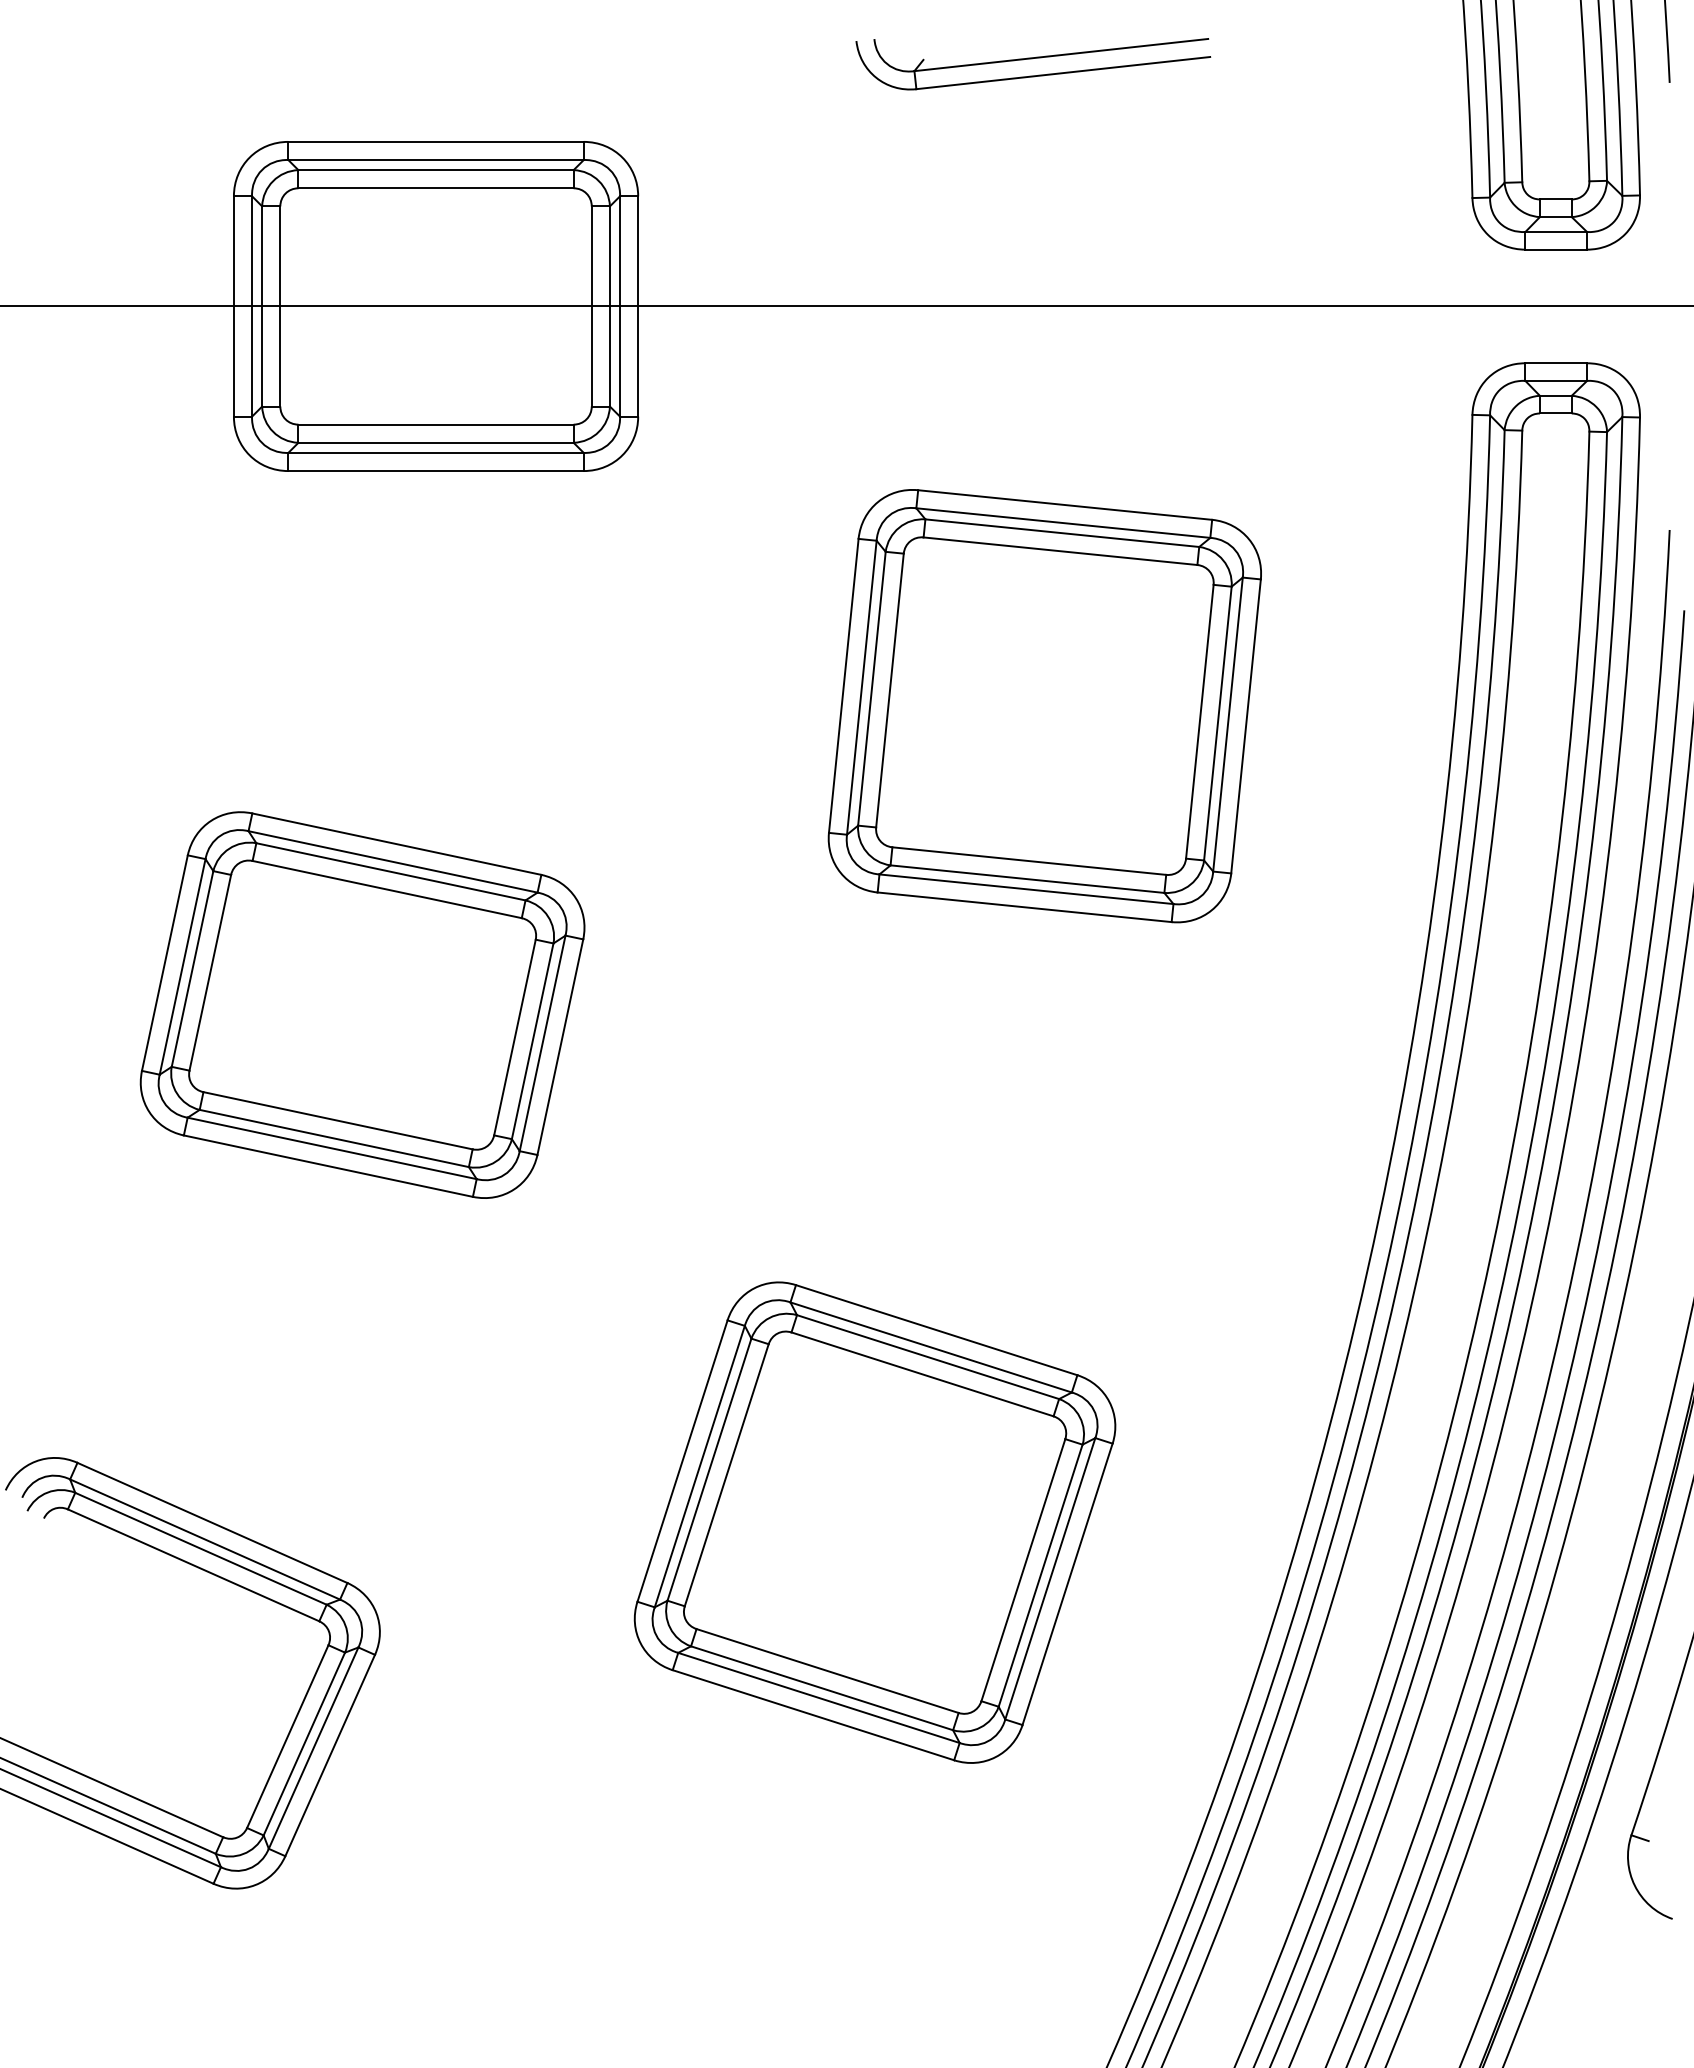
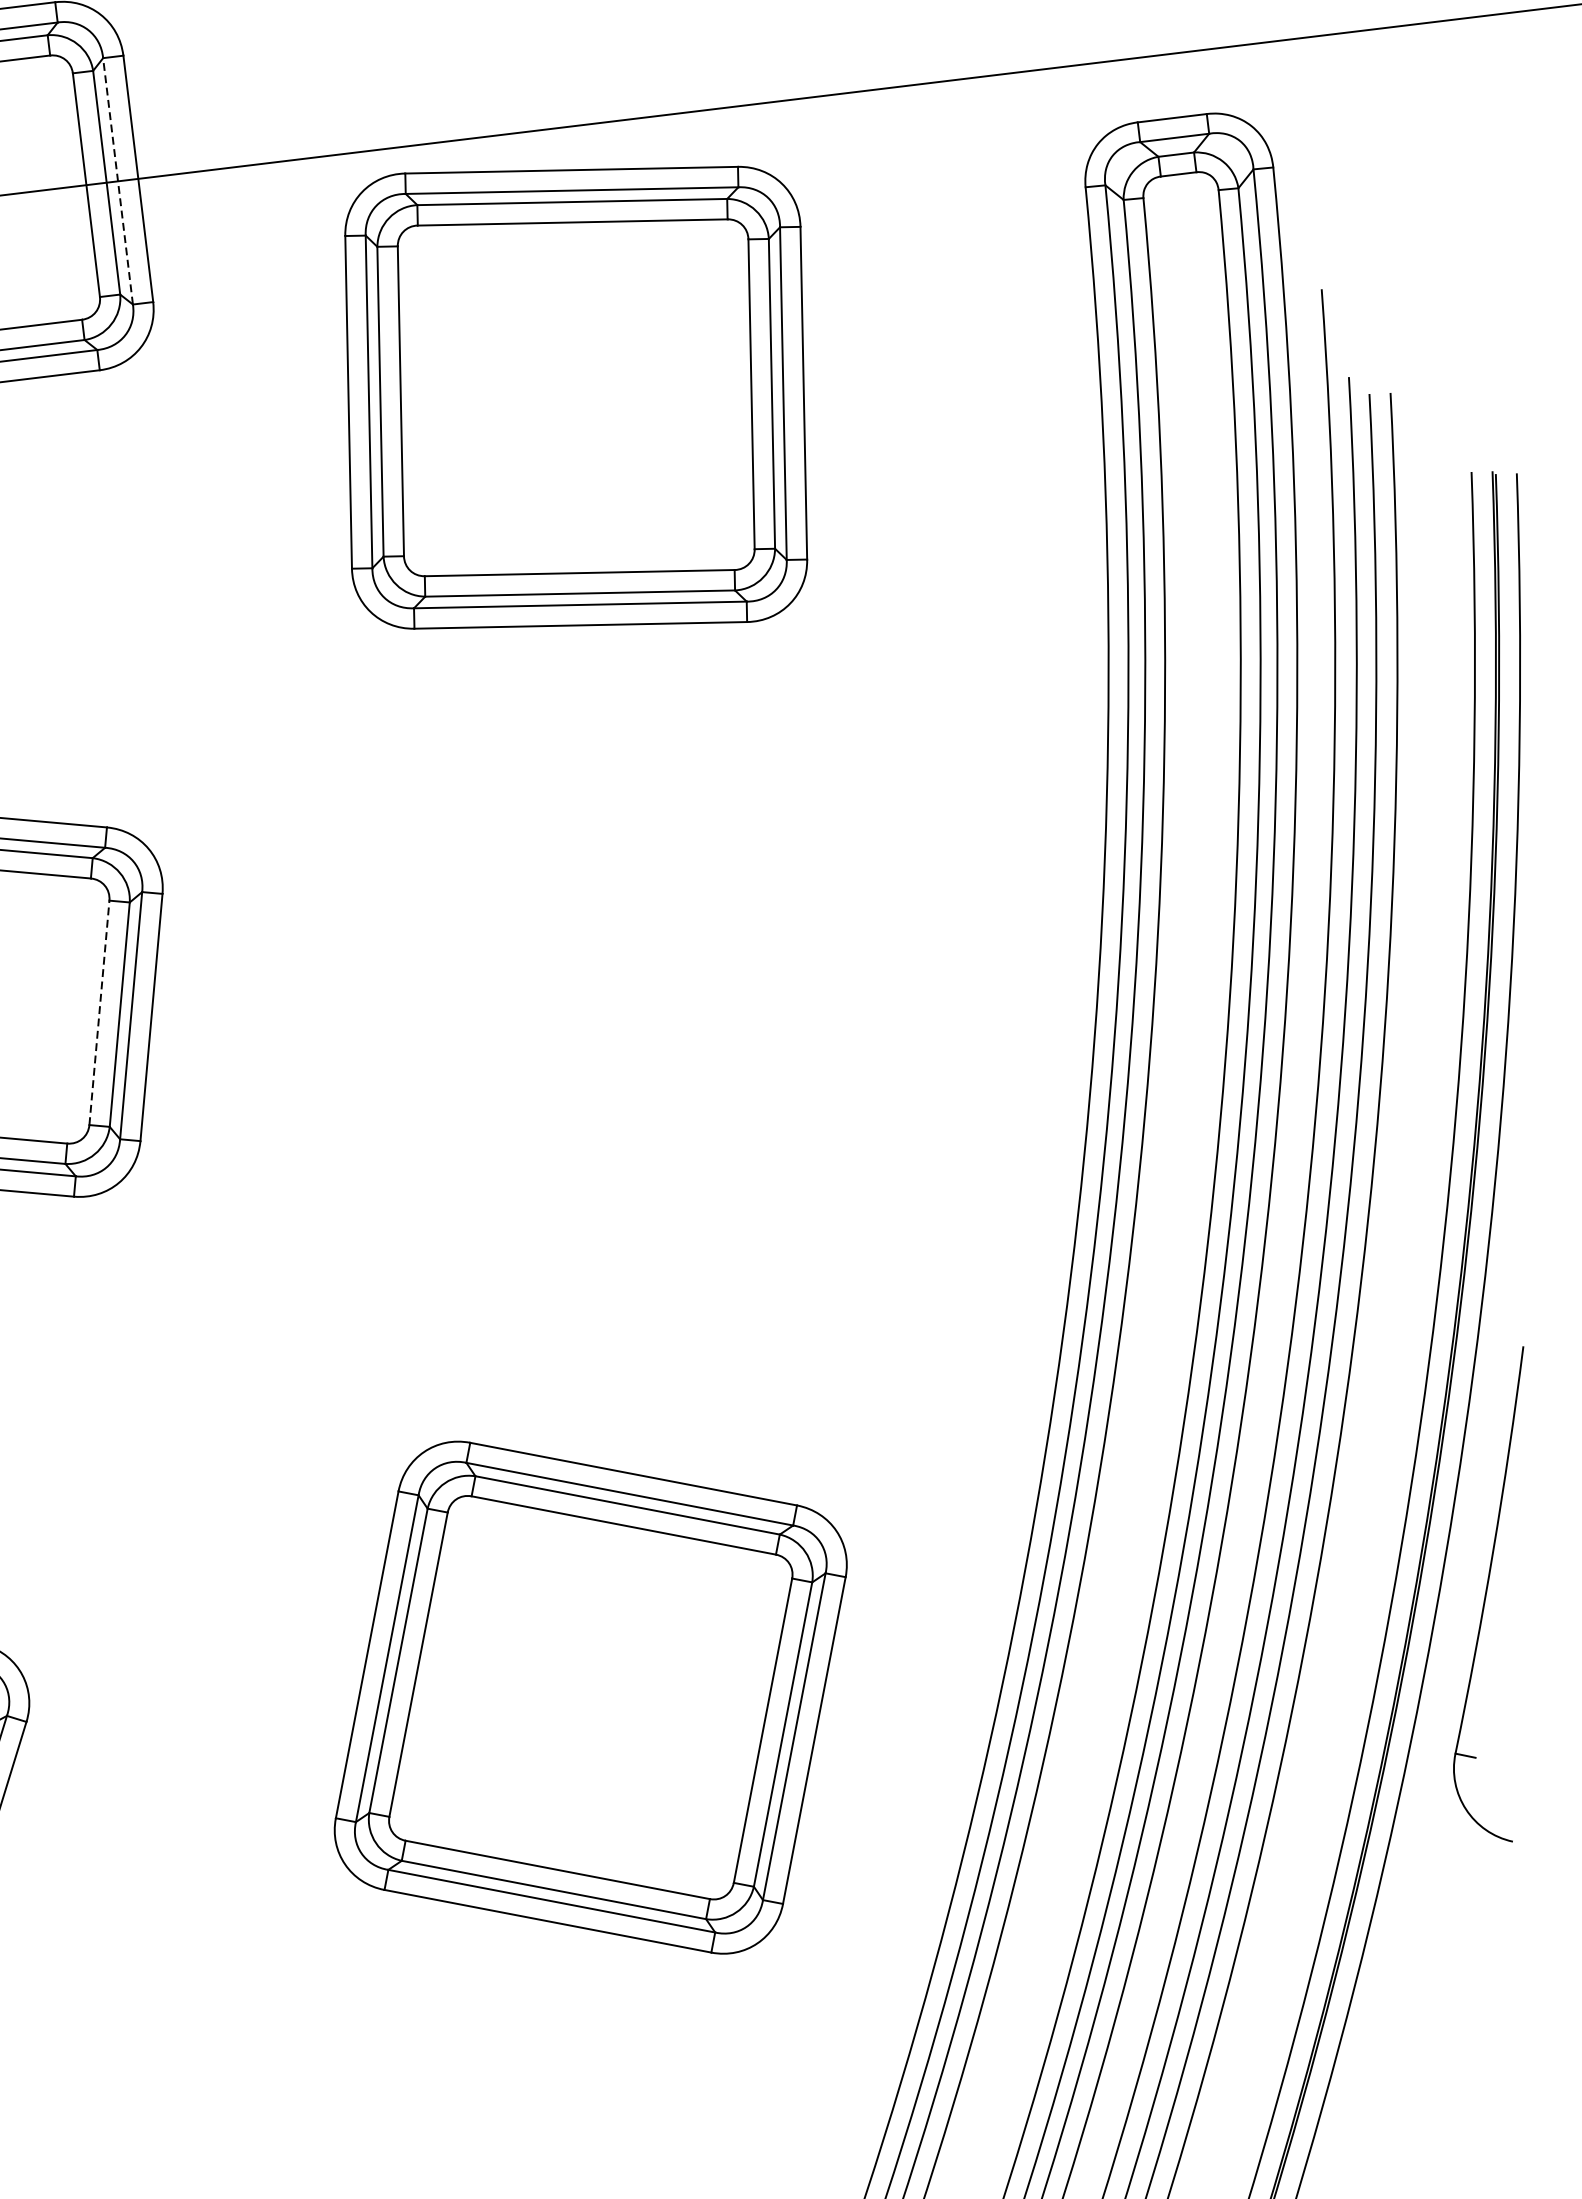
line: (620, 305) -> (118, 180), solid -> dashed
part: (1044, 706) -> (575, 398), moved
line: (515, 1037) -> (100, 1012), solid -> dashed
part: (874, 1522) -> (590, 1697), moved

